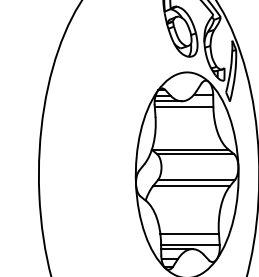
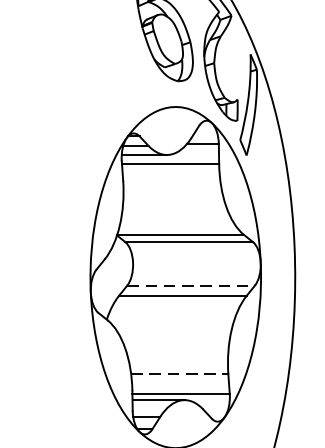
line: (197, 180) -> (192, 286), solid -> dashed
line: (190, 233) -> (181, 374), solid -> dashed

